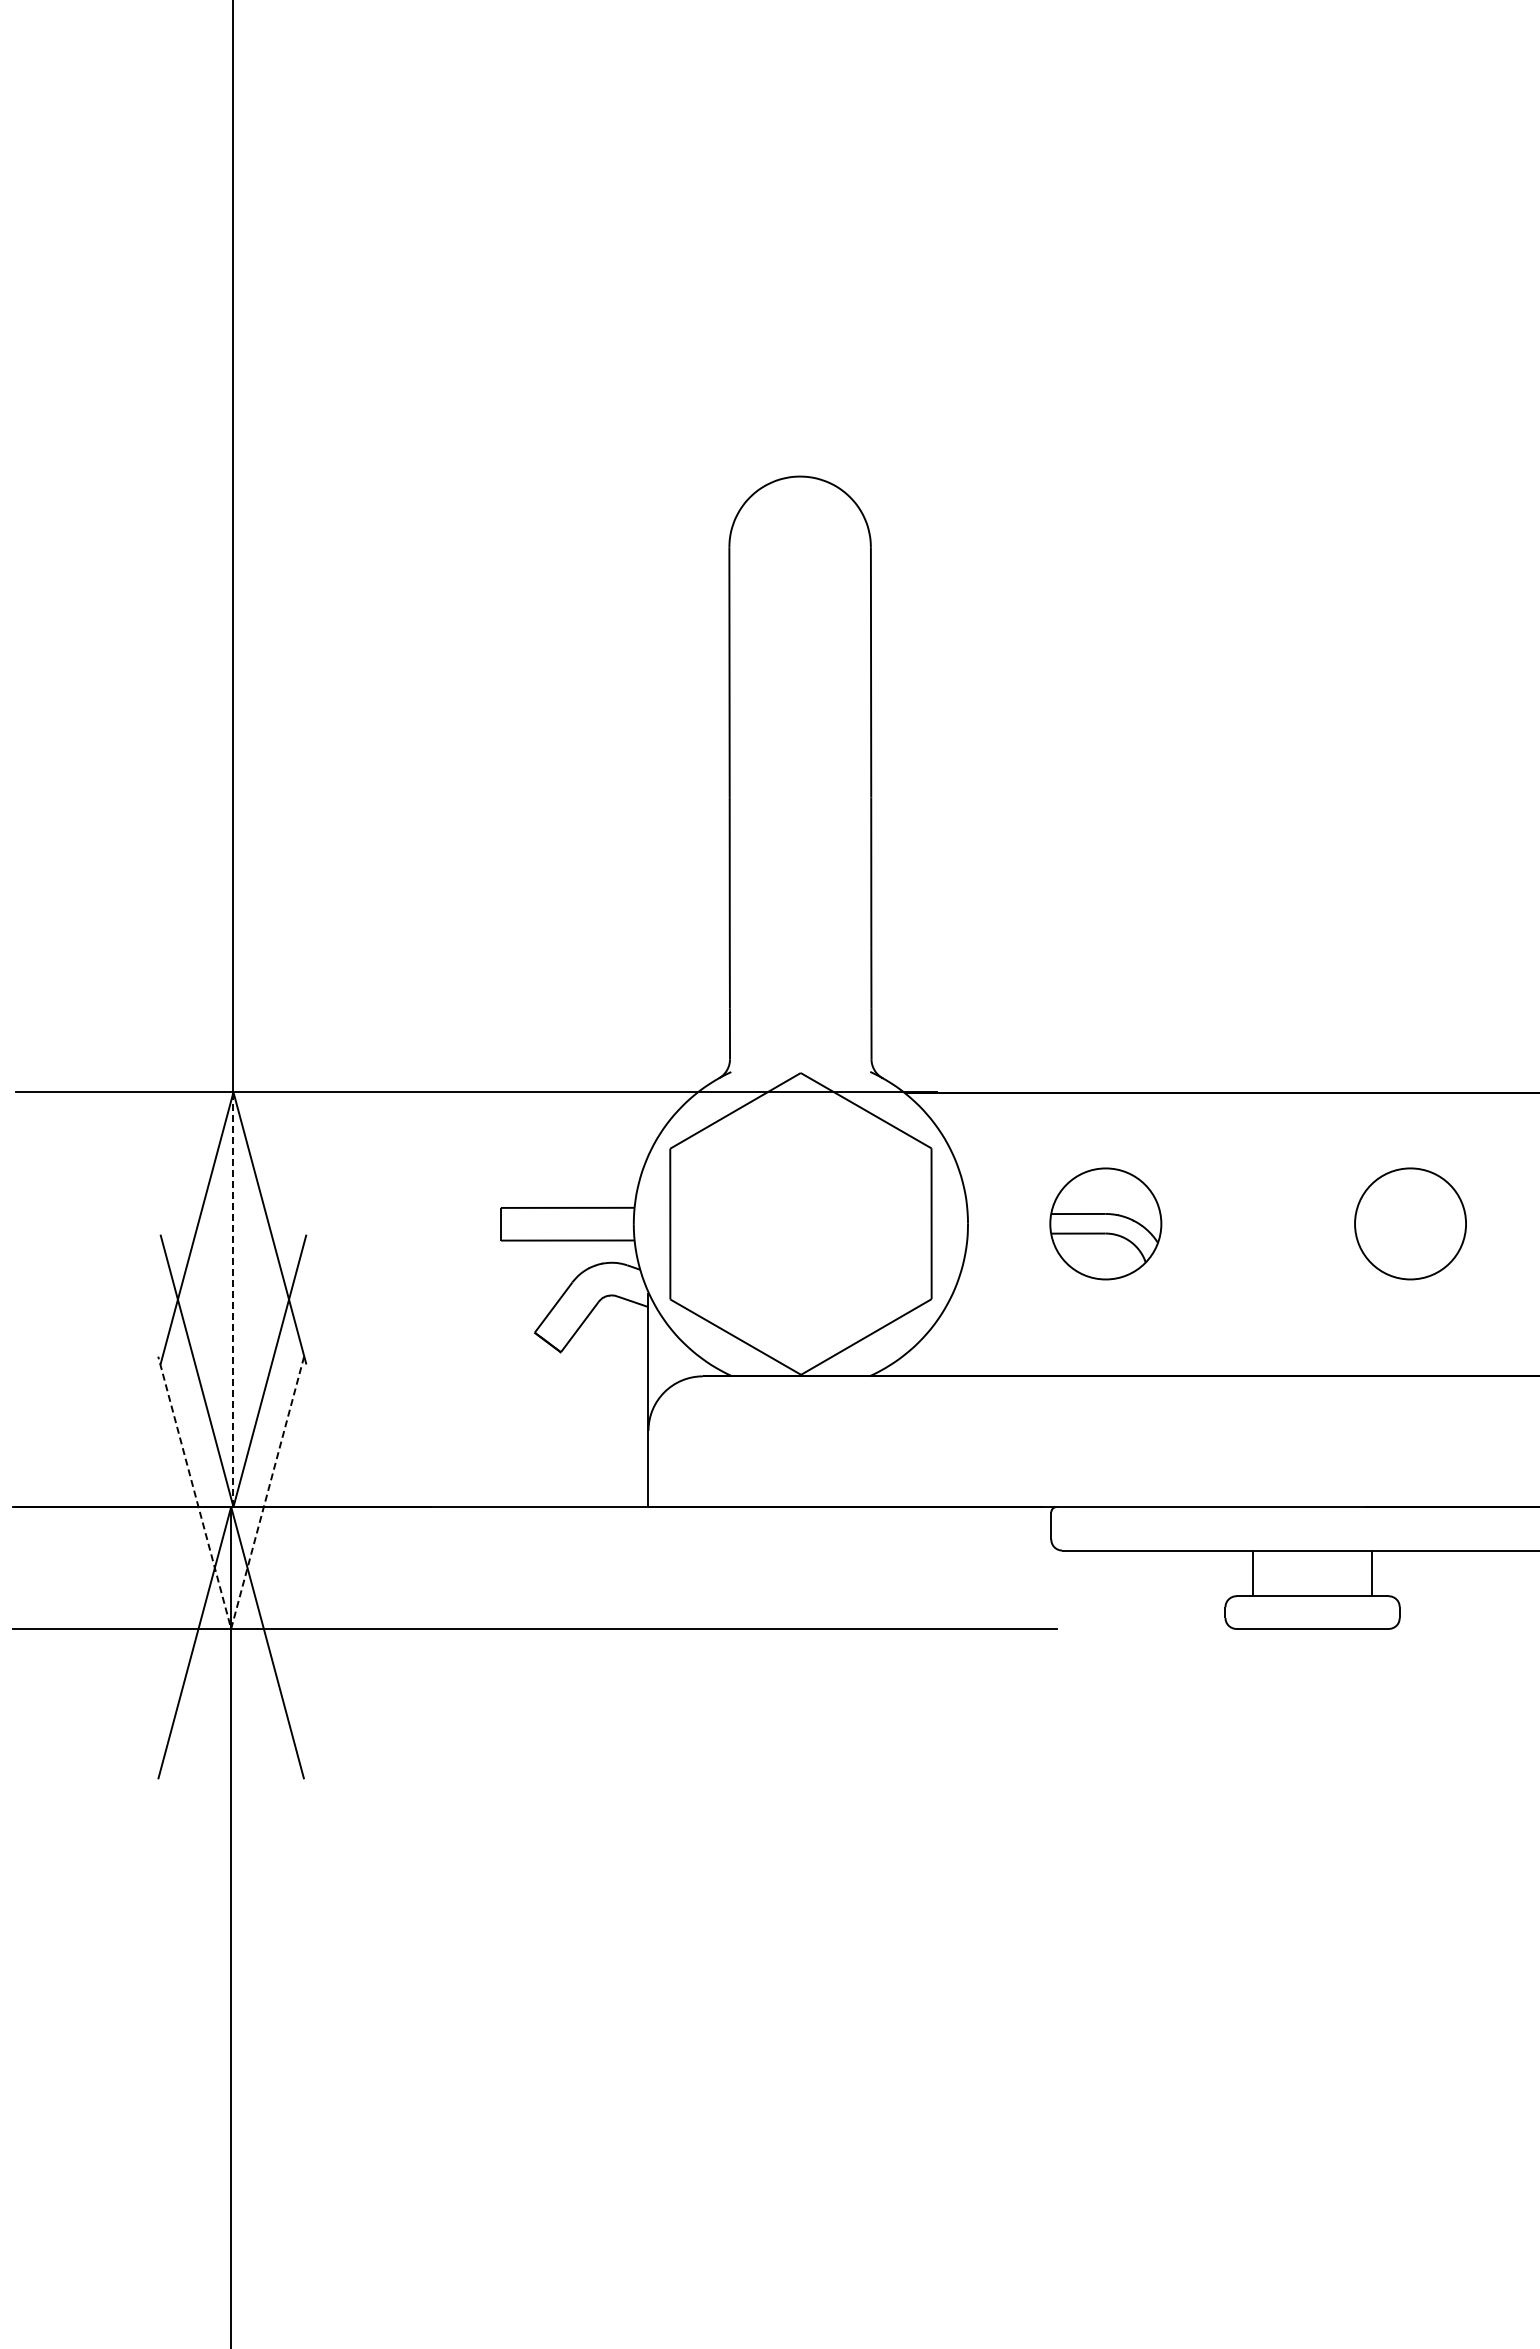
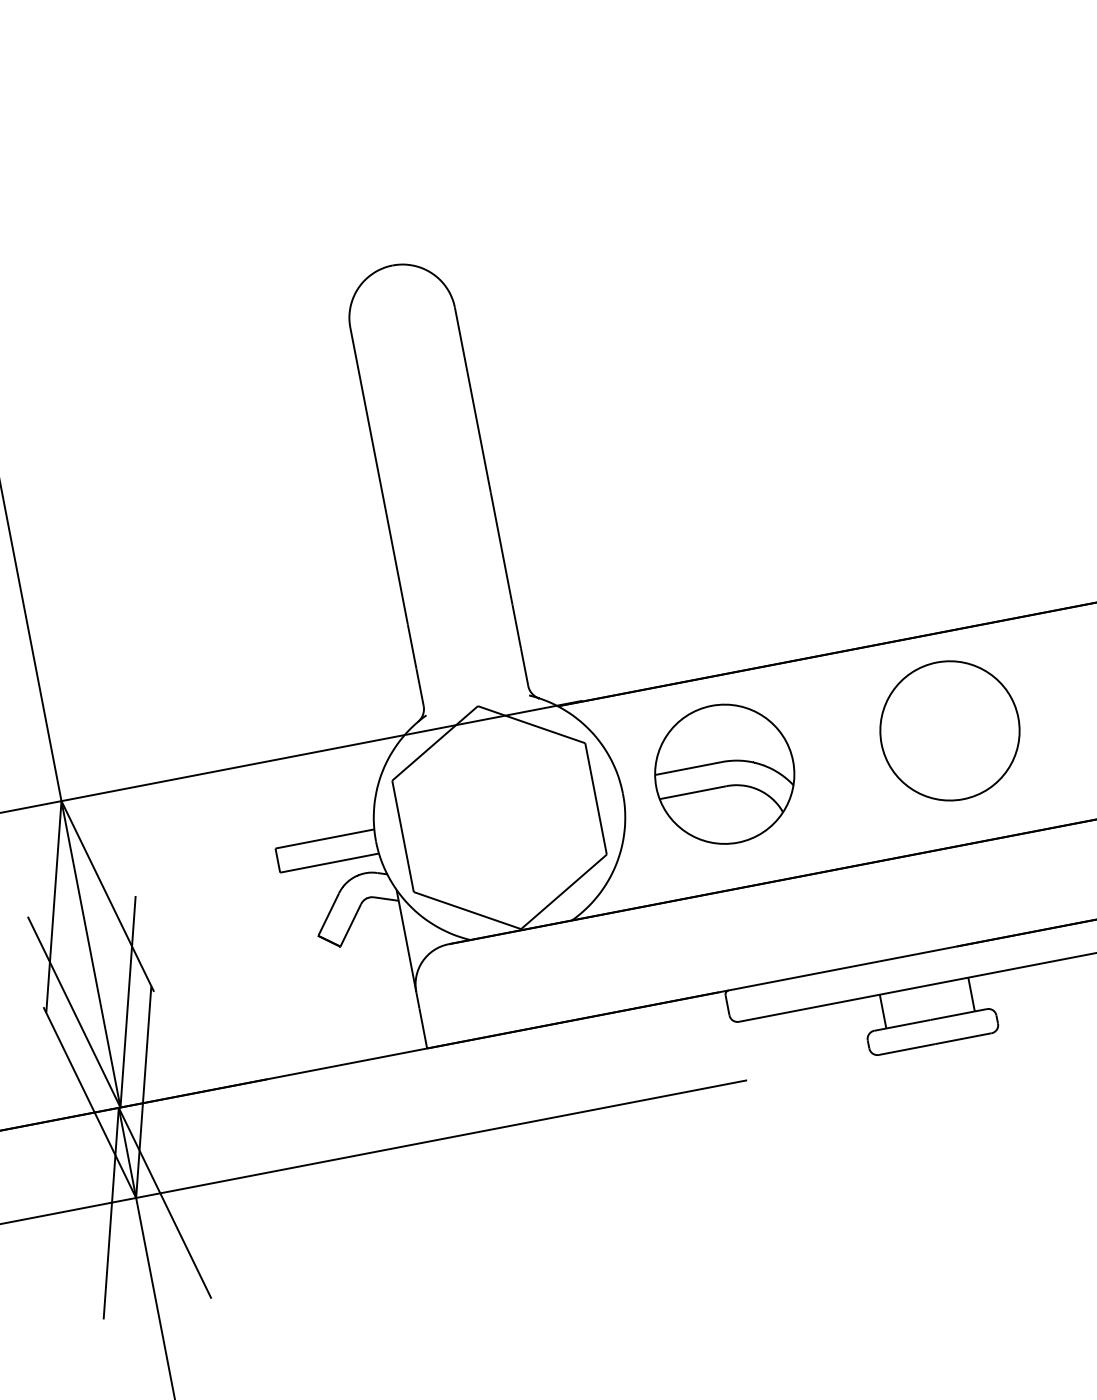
part: (1105, 1223) -> (724, 773), size x1.67
circle: (1410, 1223) -> (949, 730), size x1.67
line: (233, 1299) -> (90, 954), dashed -> solid
line: (231, 1628) -> (136, 1197), dashed -> solid

